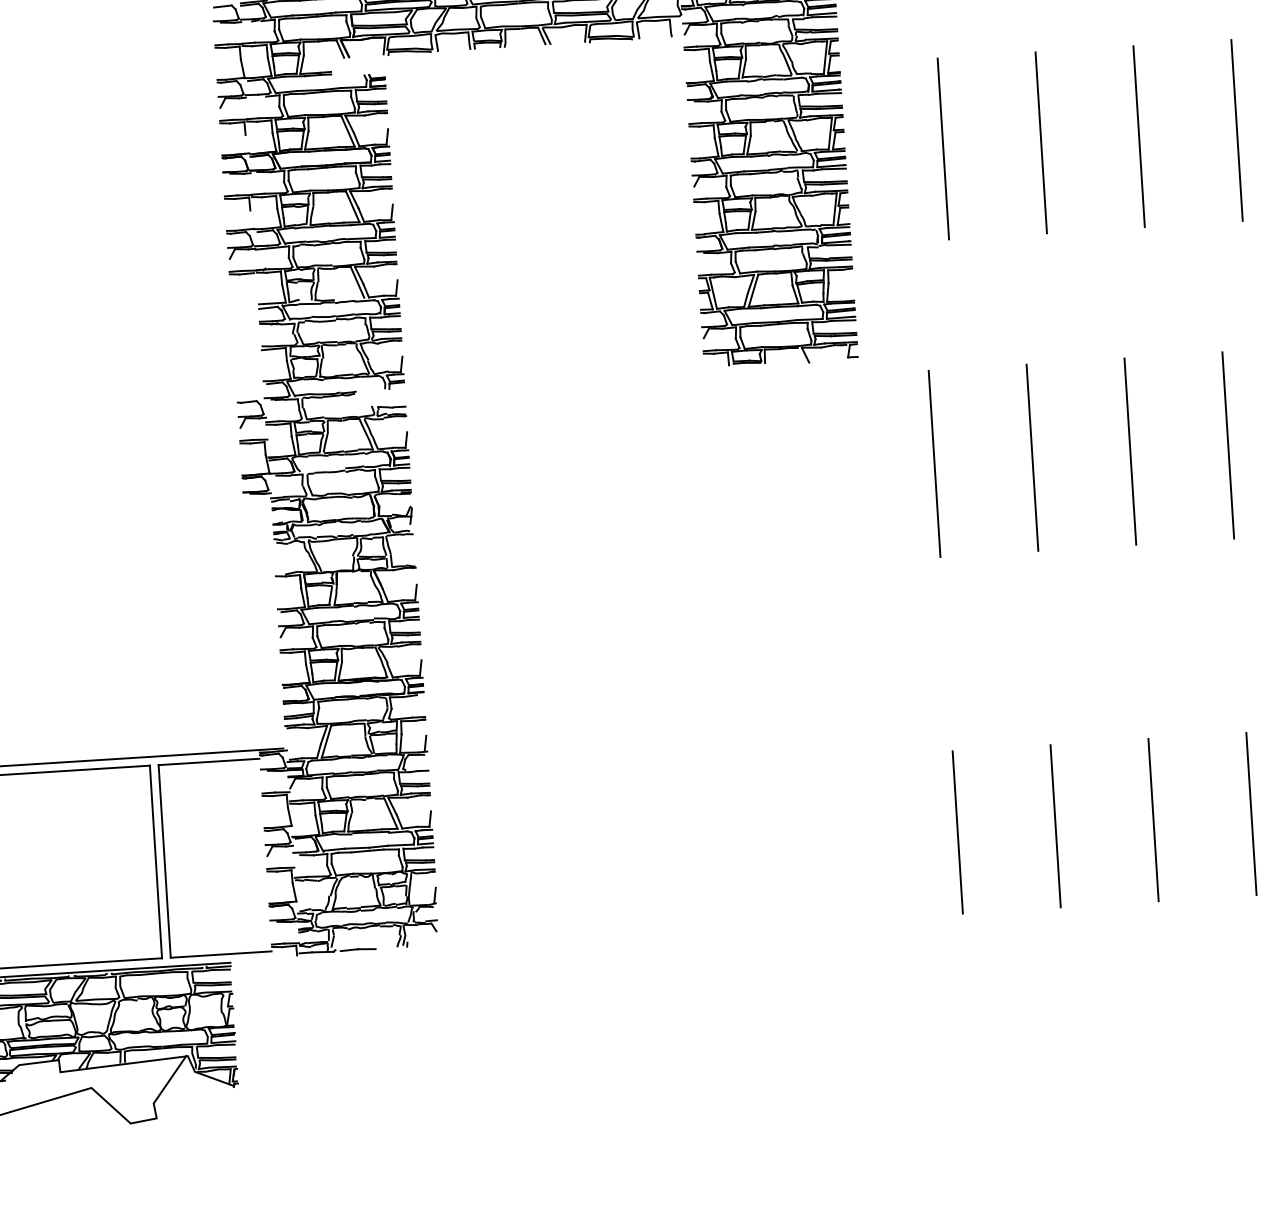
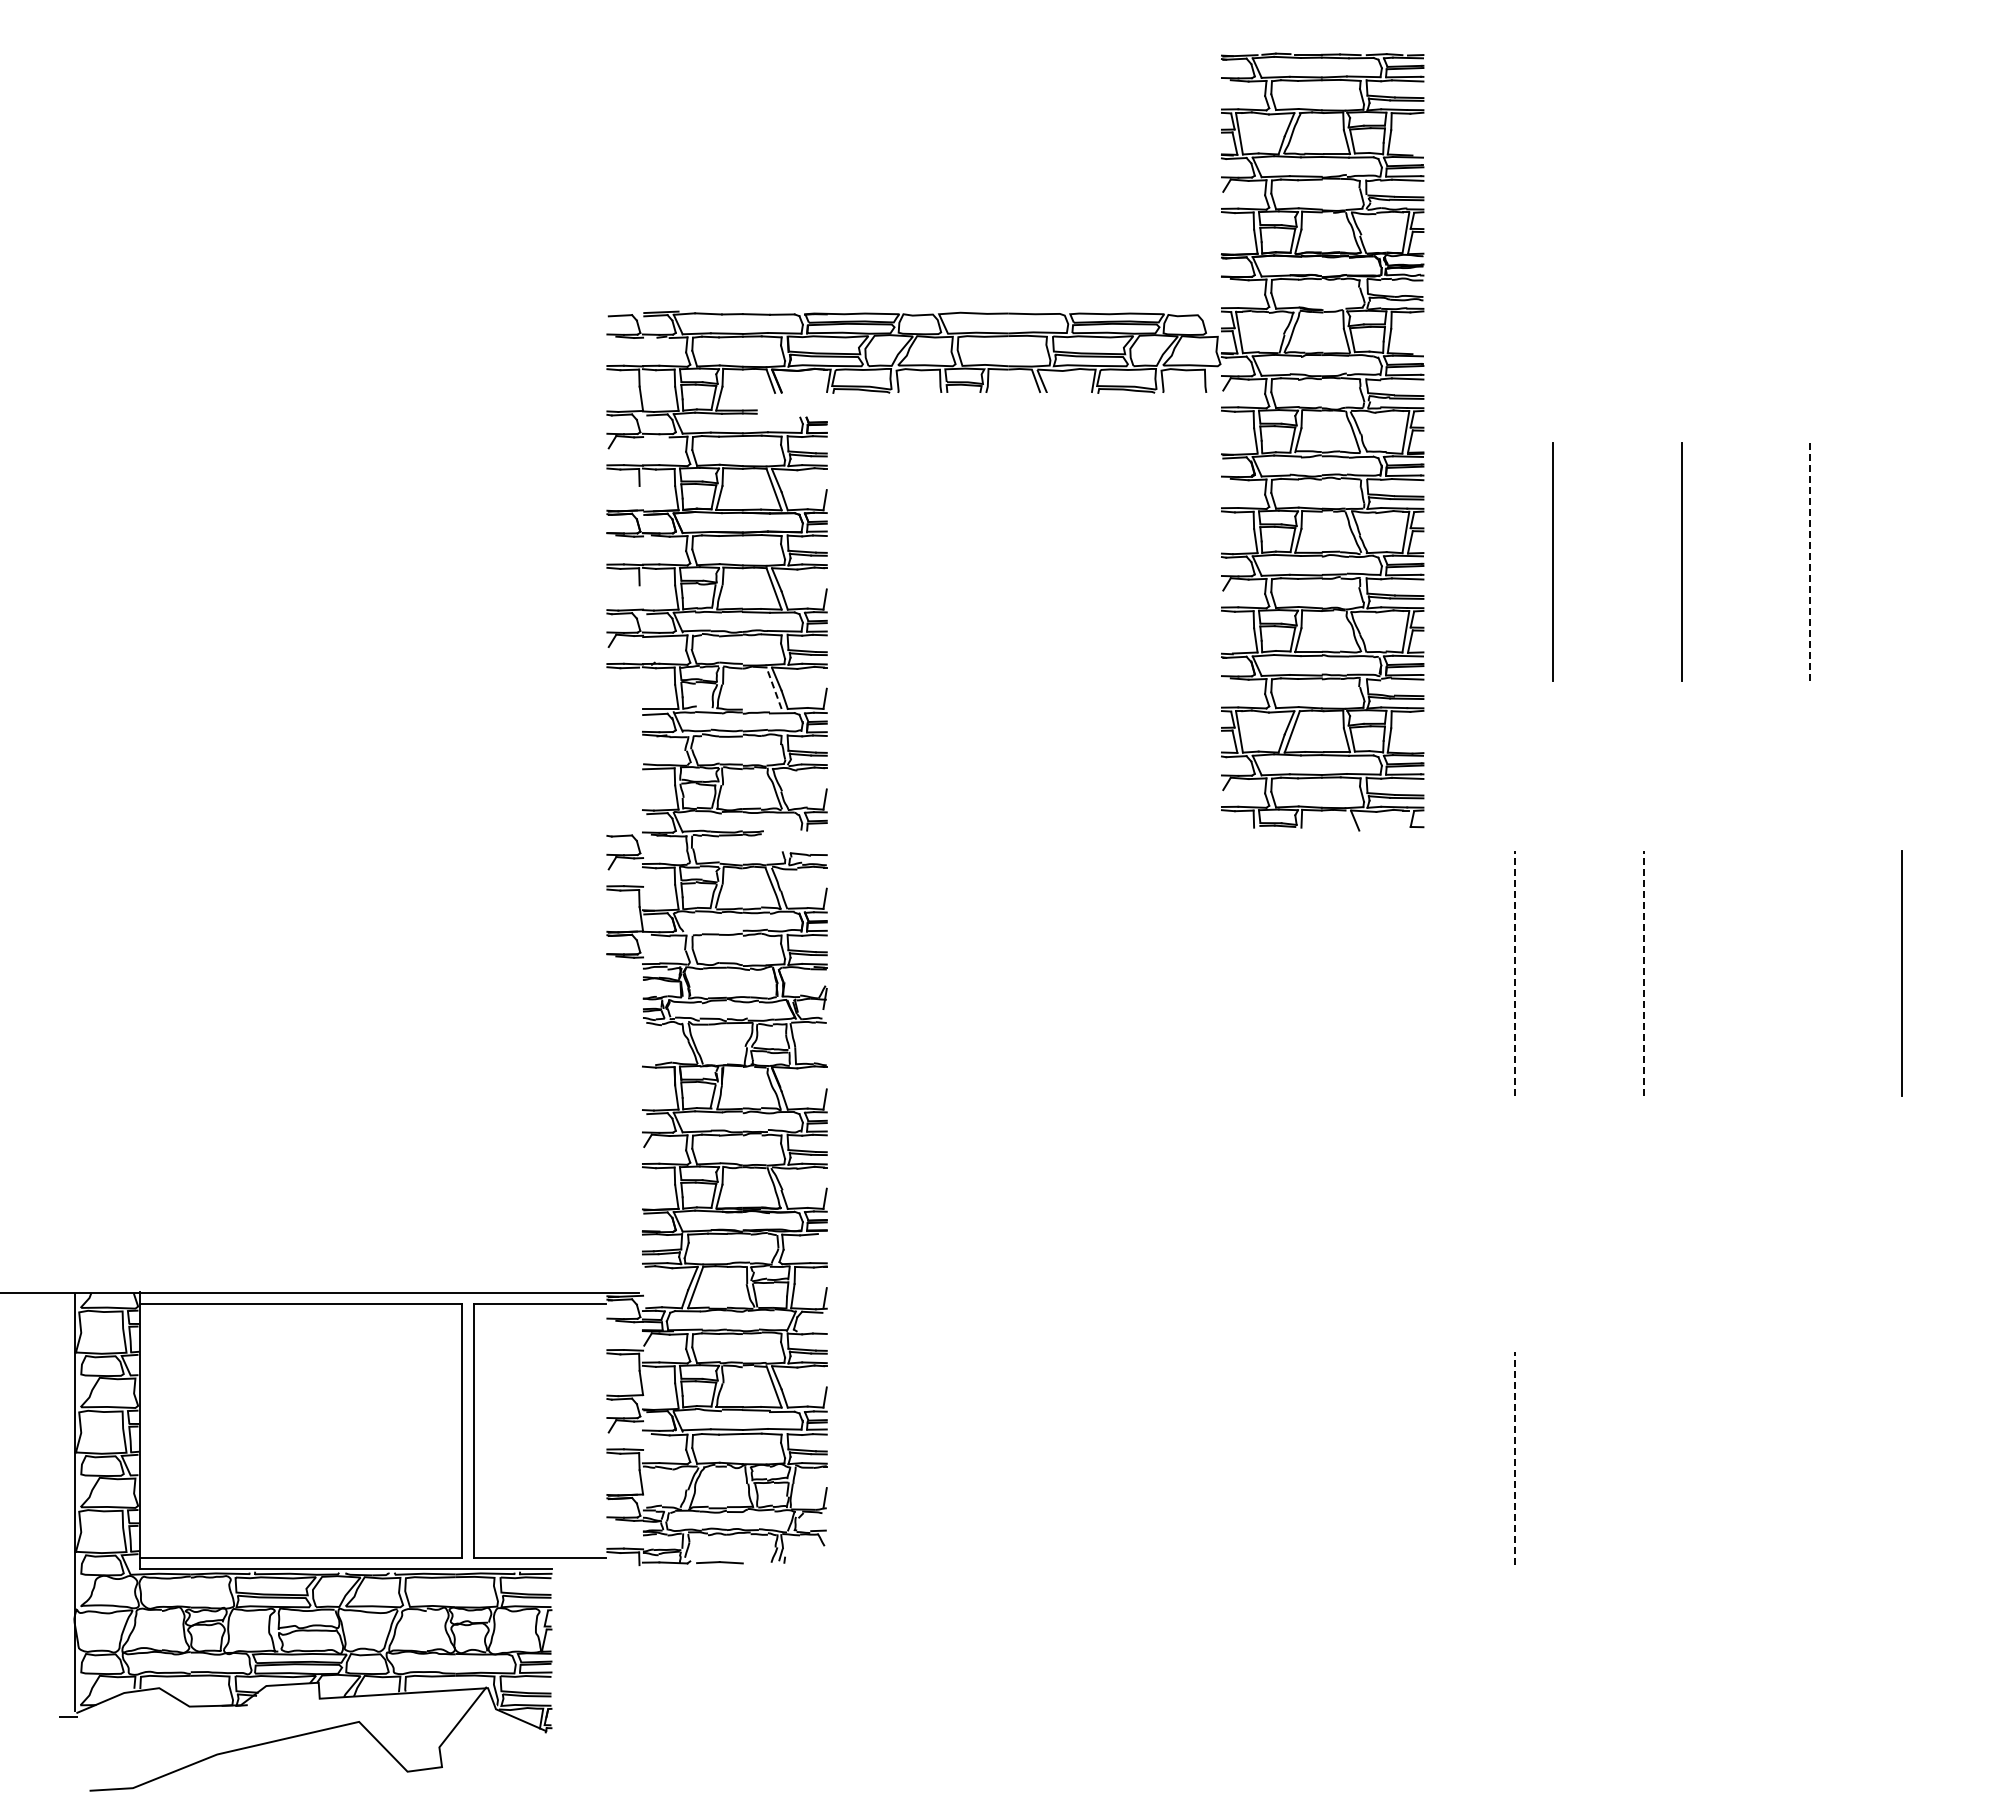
line: (1236, 130) -> (1938, 561), removed
line: (1139, 136) -> (1810, 561), solid -> dashed
line: (357, 281) -> (773, 687), solid -> dashed
line: (1130, 451) -> (1772, 973), removed
line: (1032, 457) -> (1644, 973), solid -> dashed
line: (934, 463) -> (1515, 973), solid -> dashed
line: (1251, 813) -> (1901, 1458), removed
line: (1153, 820) -> (1772, 1458), removed
line: (1056, 826) -> (1644, 1458), removed
line: (957, 832) -> (1515, 1458), solid -> dashed

